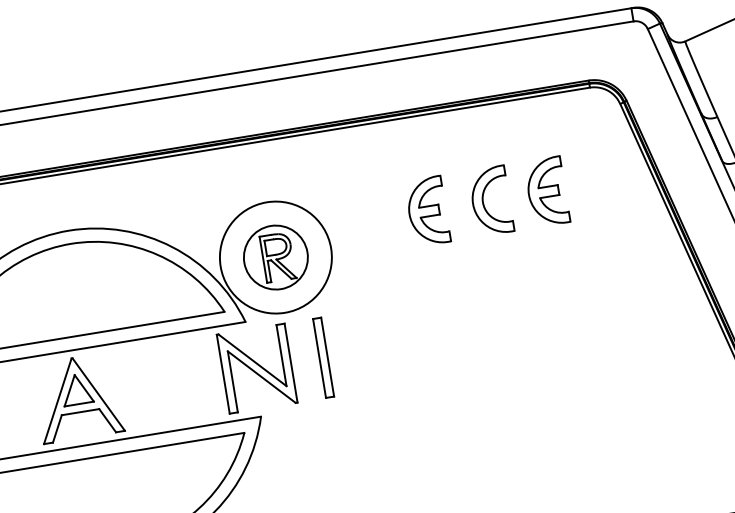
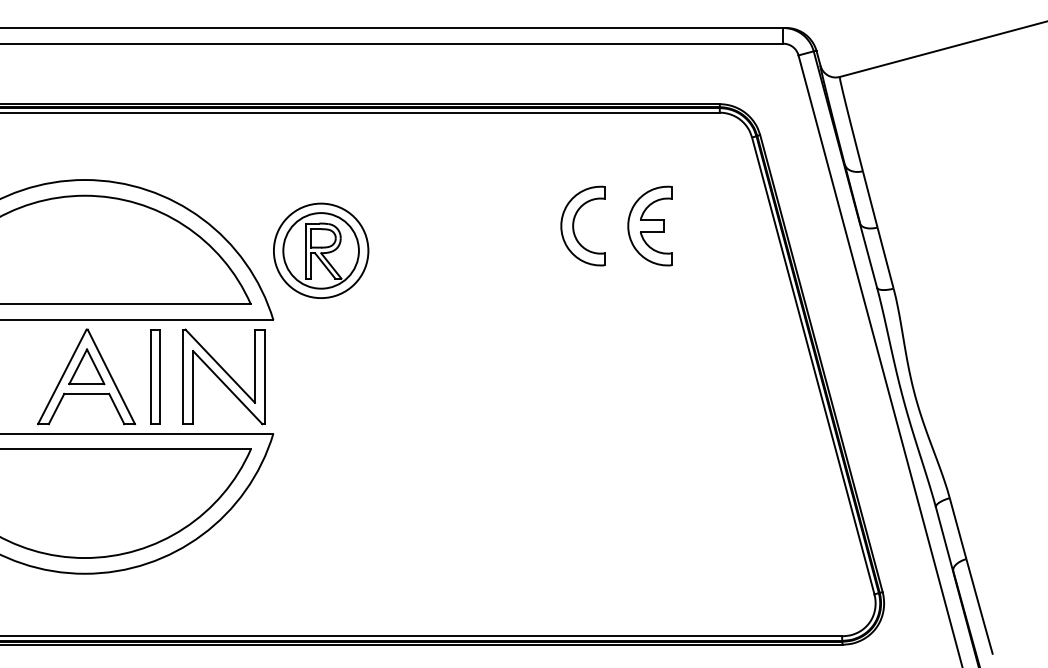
part: (427, 211) -> (506, 225), removed
circle: (275, 257) -> (320, 250), size x0.71
part: (323, 357) -> (155, 376), moved
part: (256, 368) -> (223, 376), moved
part: (77, 397) -> (86, 376), moved

